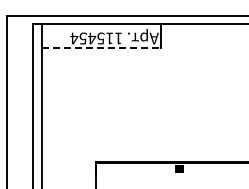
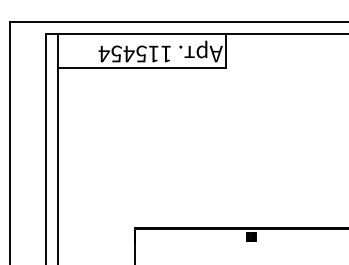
line: (101, 48) -> (142, 67), dashed -> solid

